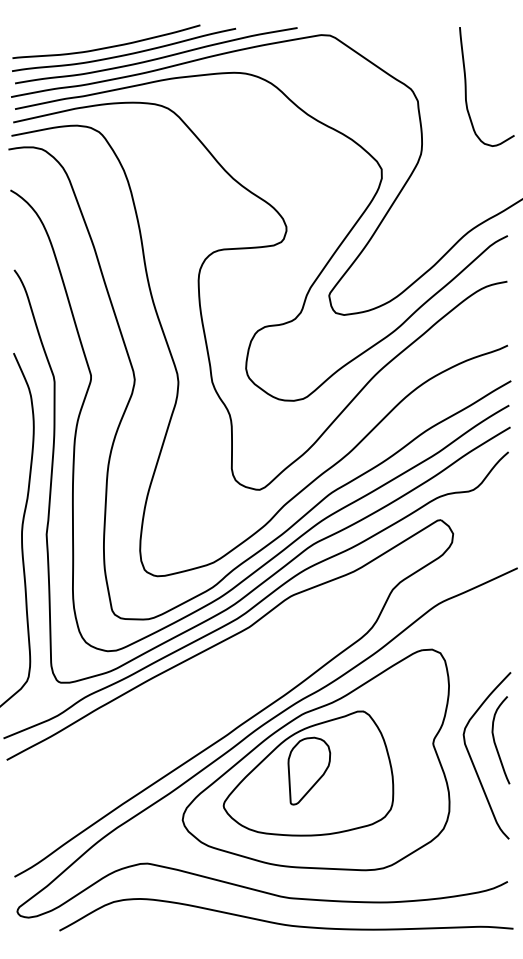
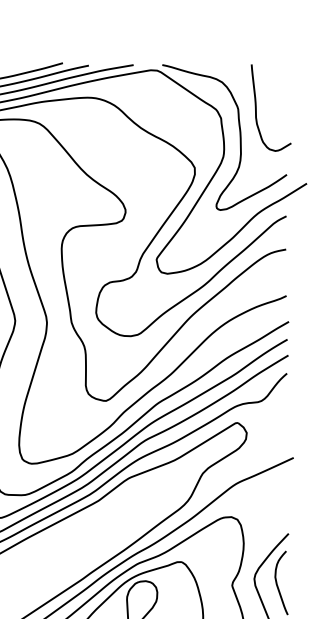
curve: (443, 127) -> (239, 137), added

